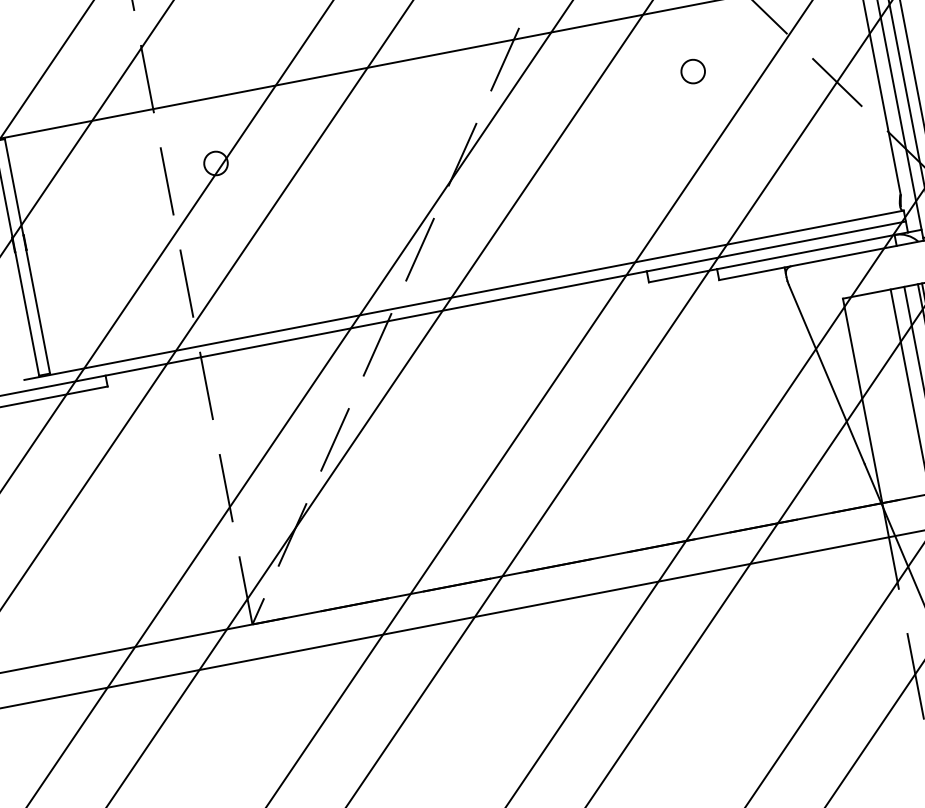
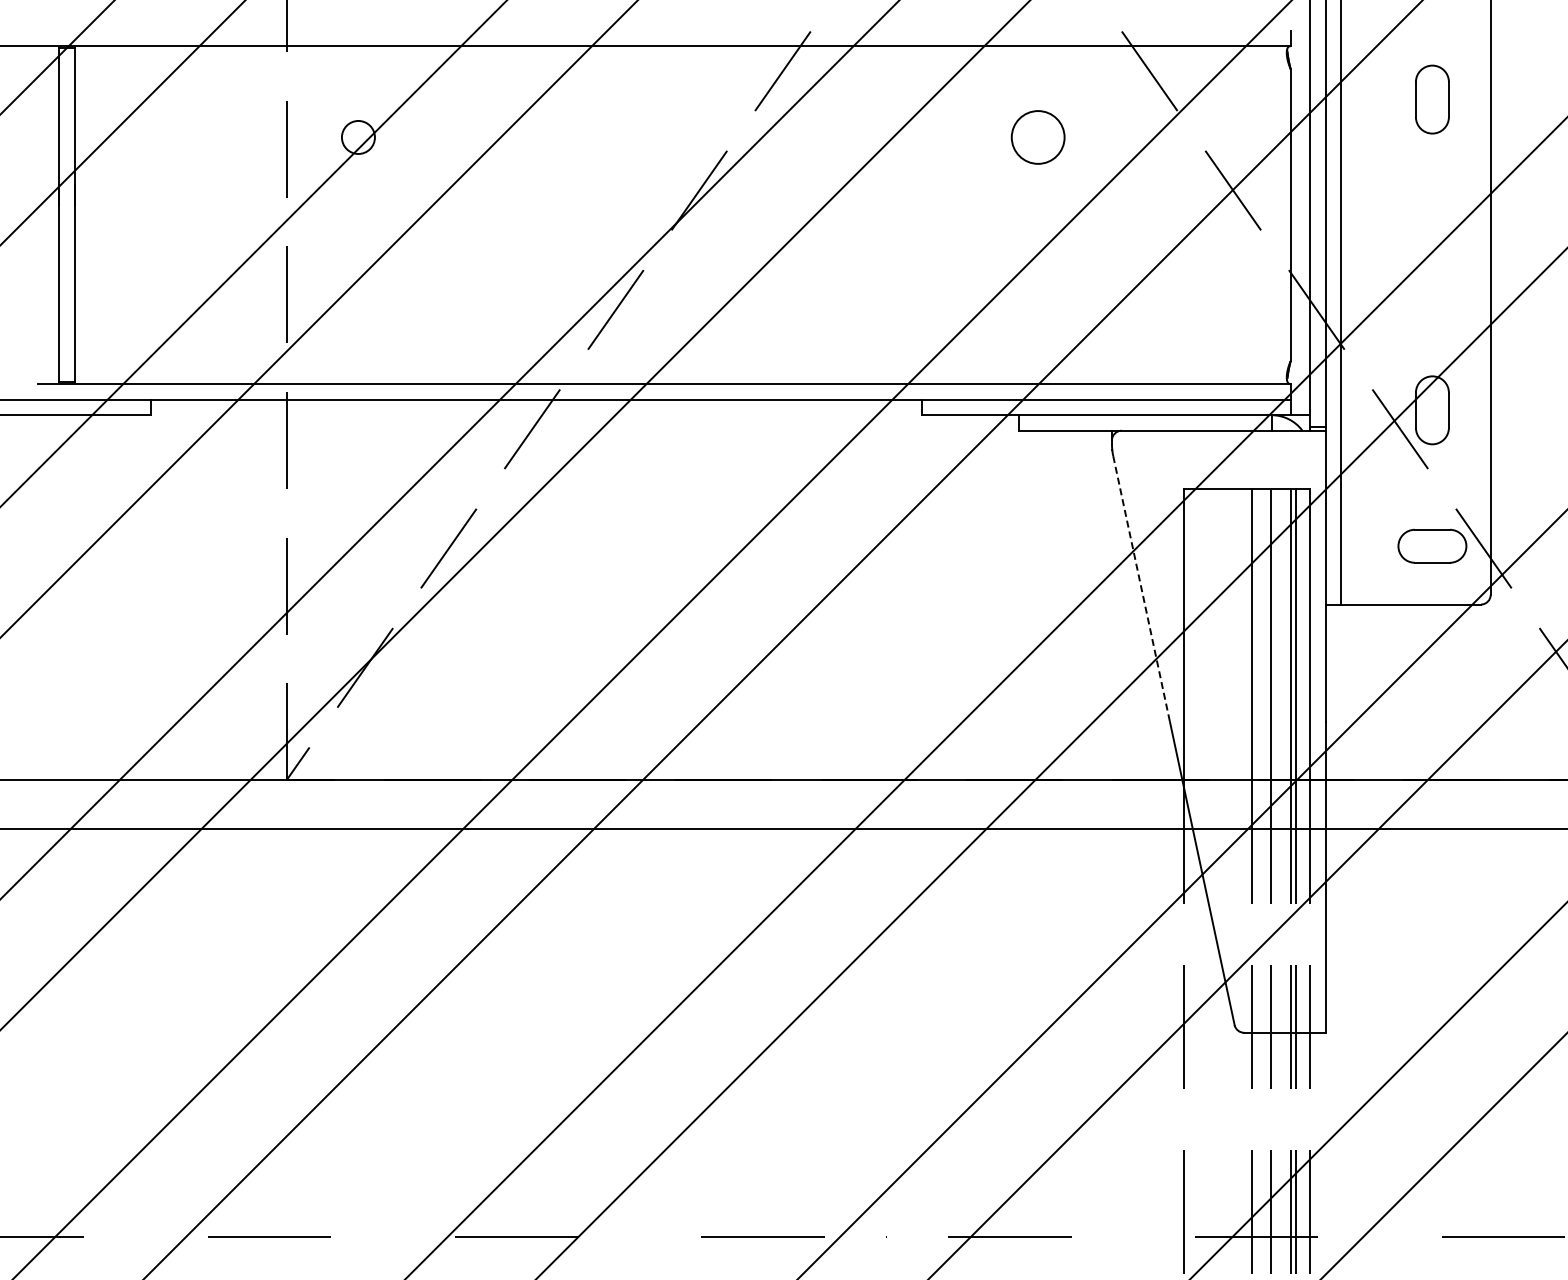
circle: (692, 71) -> (1037, 136), size x1.6
line: (826, 374) -> (1141, 589), solid -> dashed

